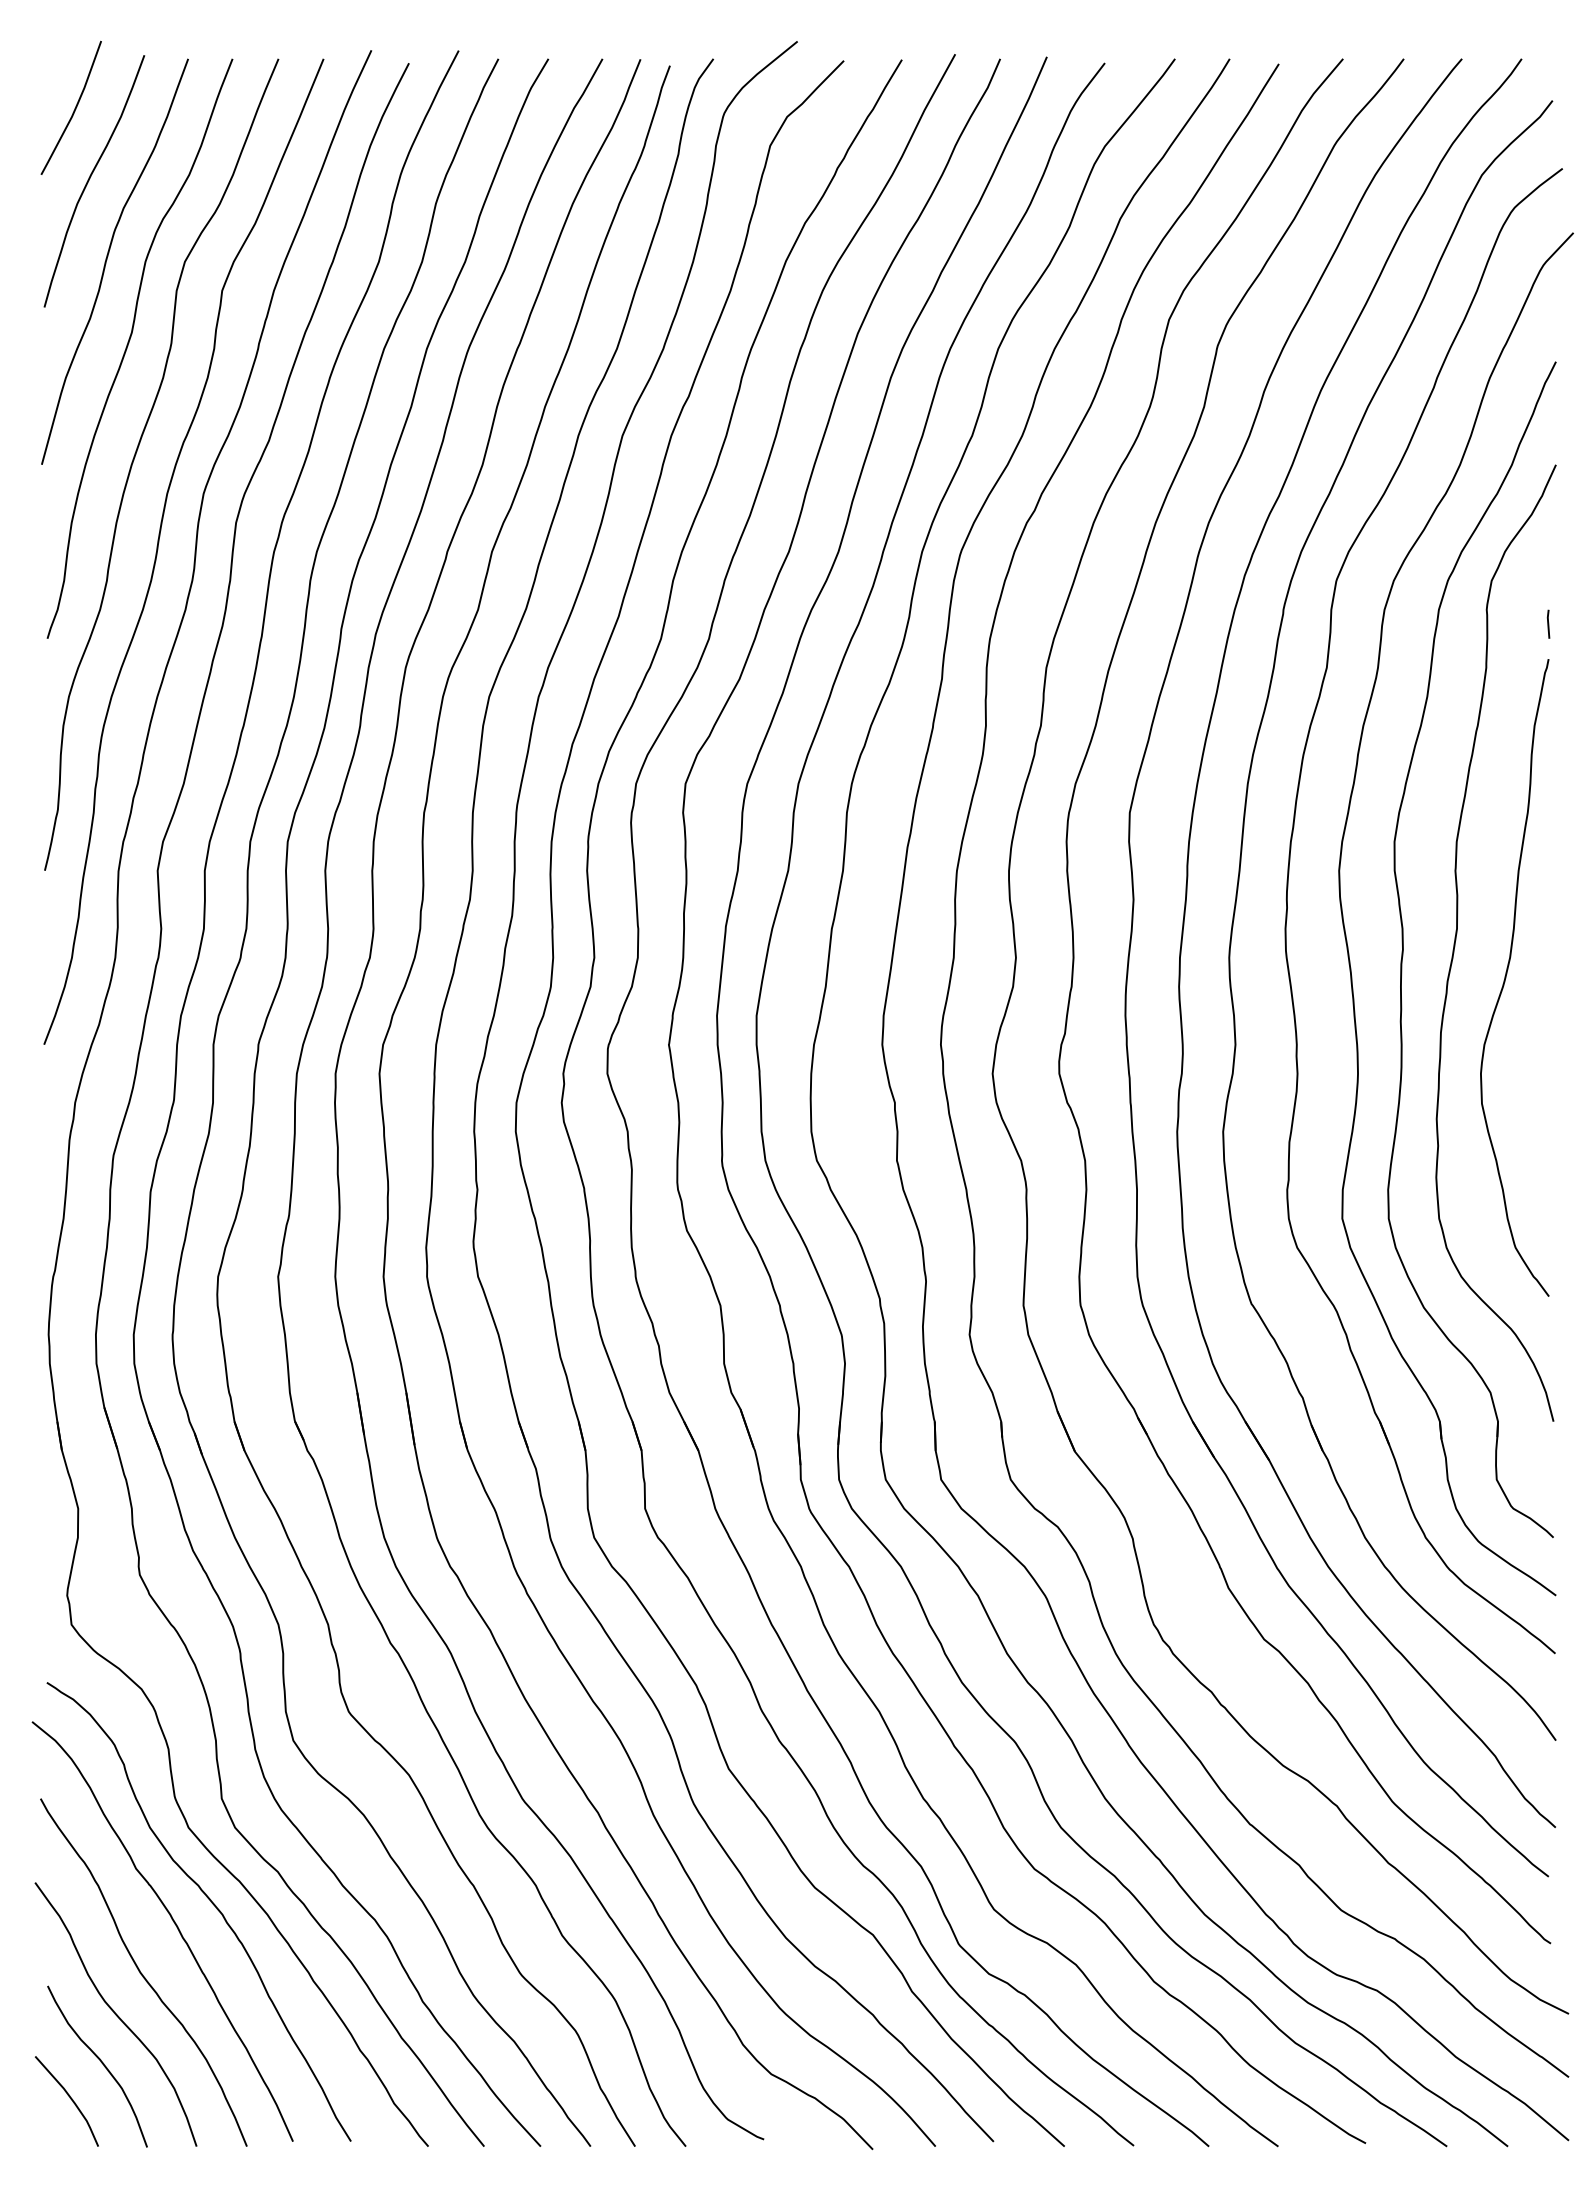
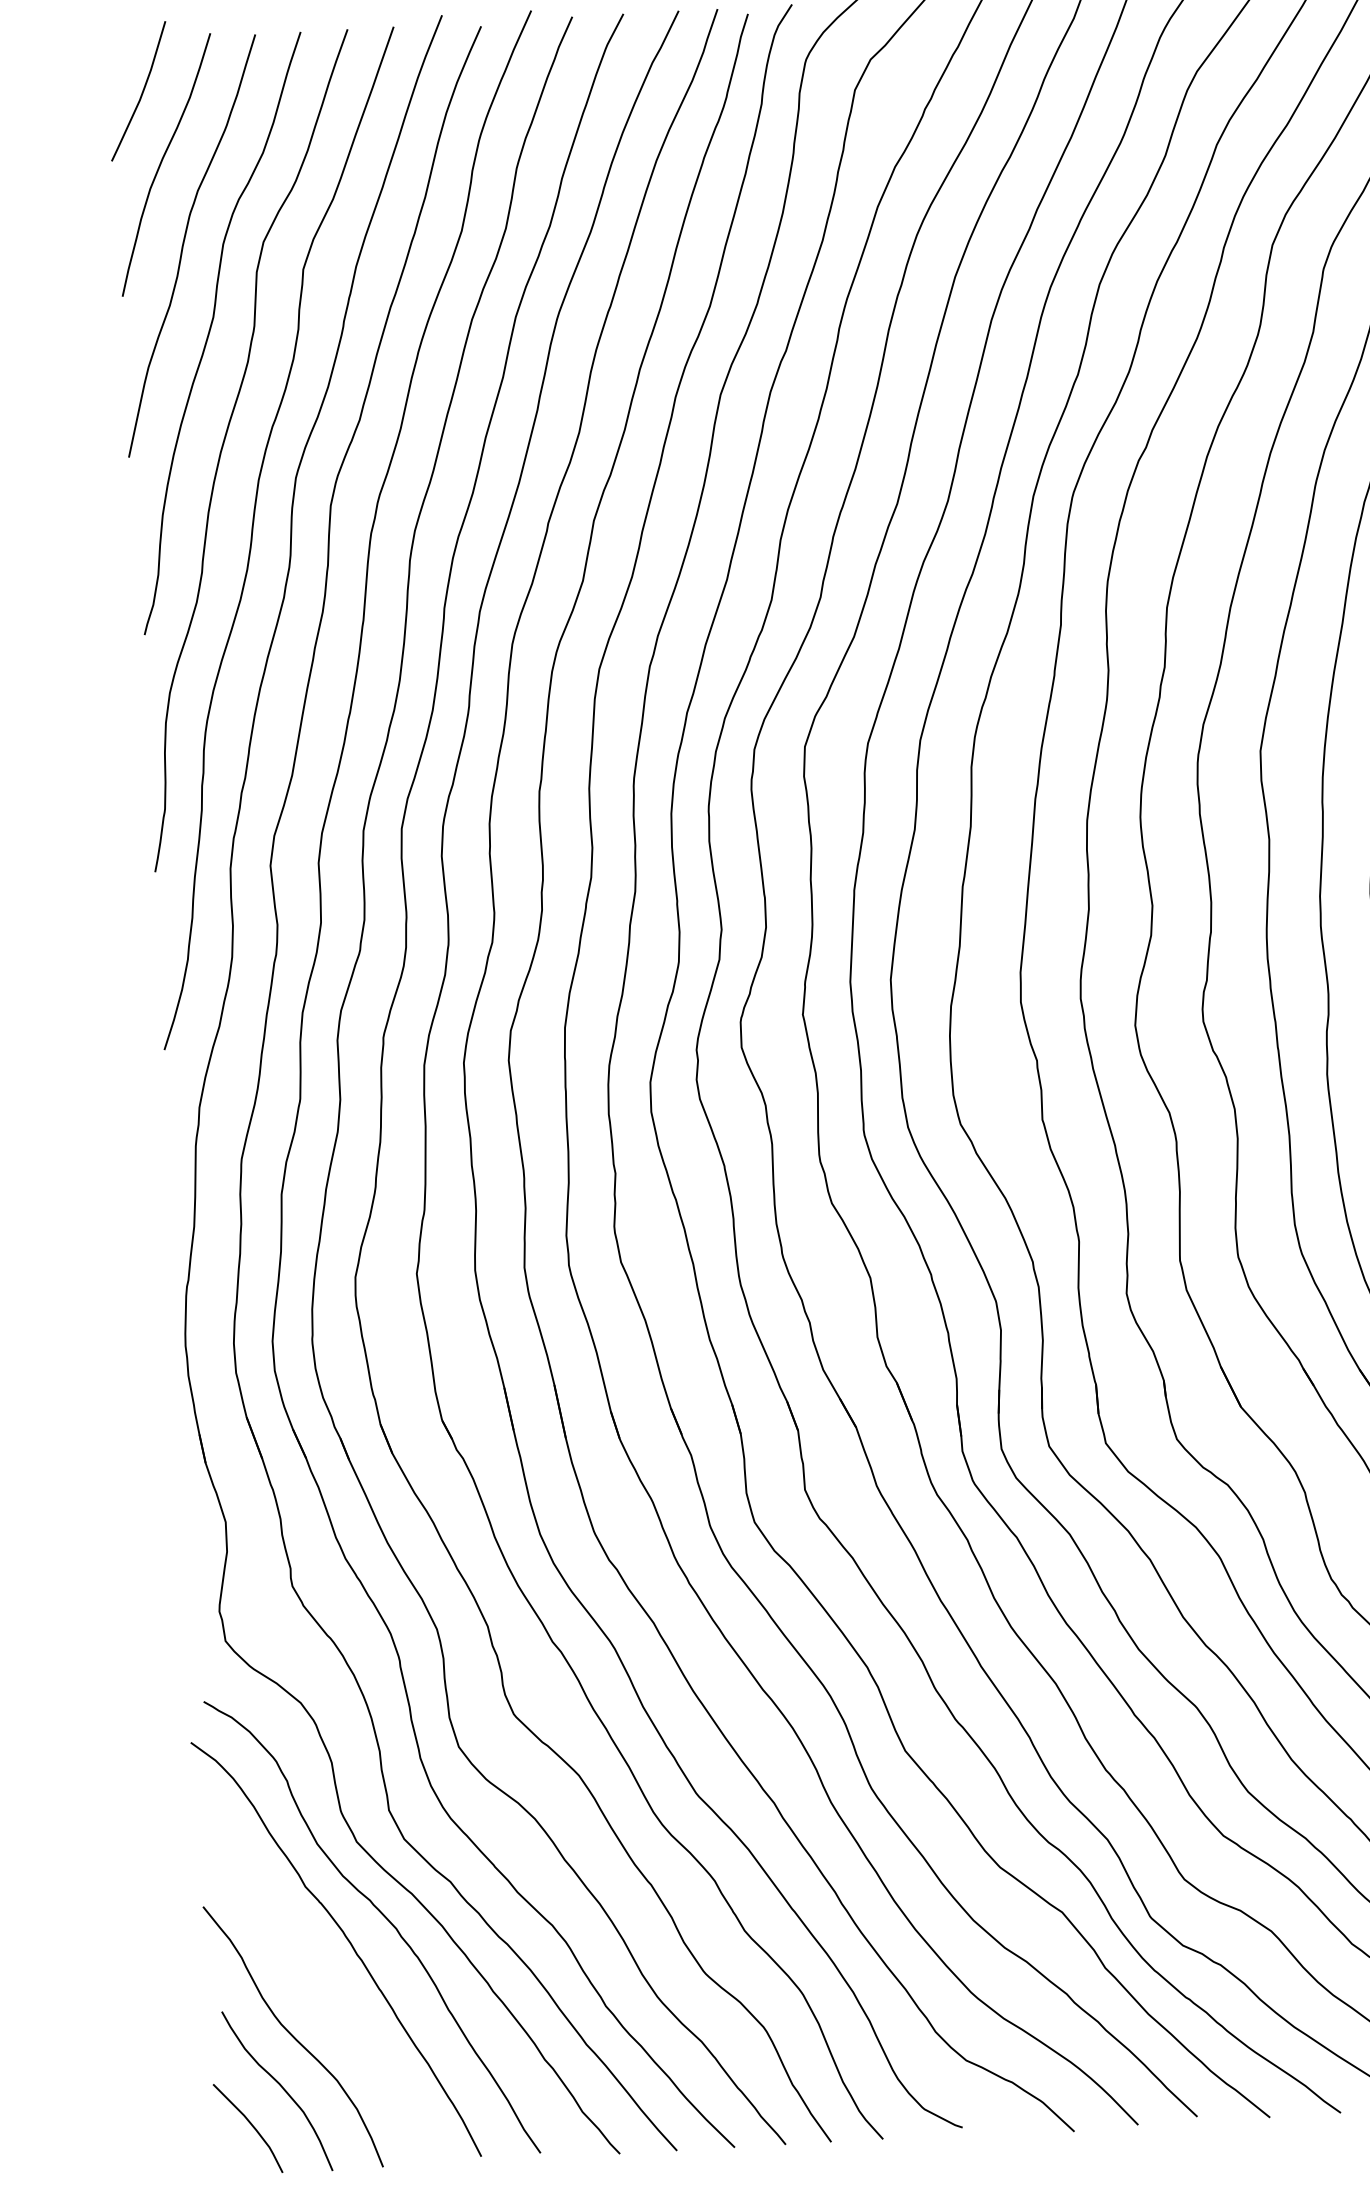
curve: (142, 1973) -> (317, 1993), removed

